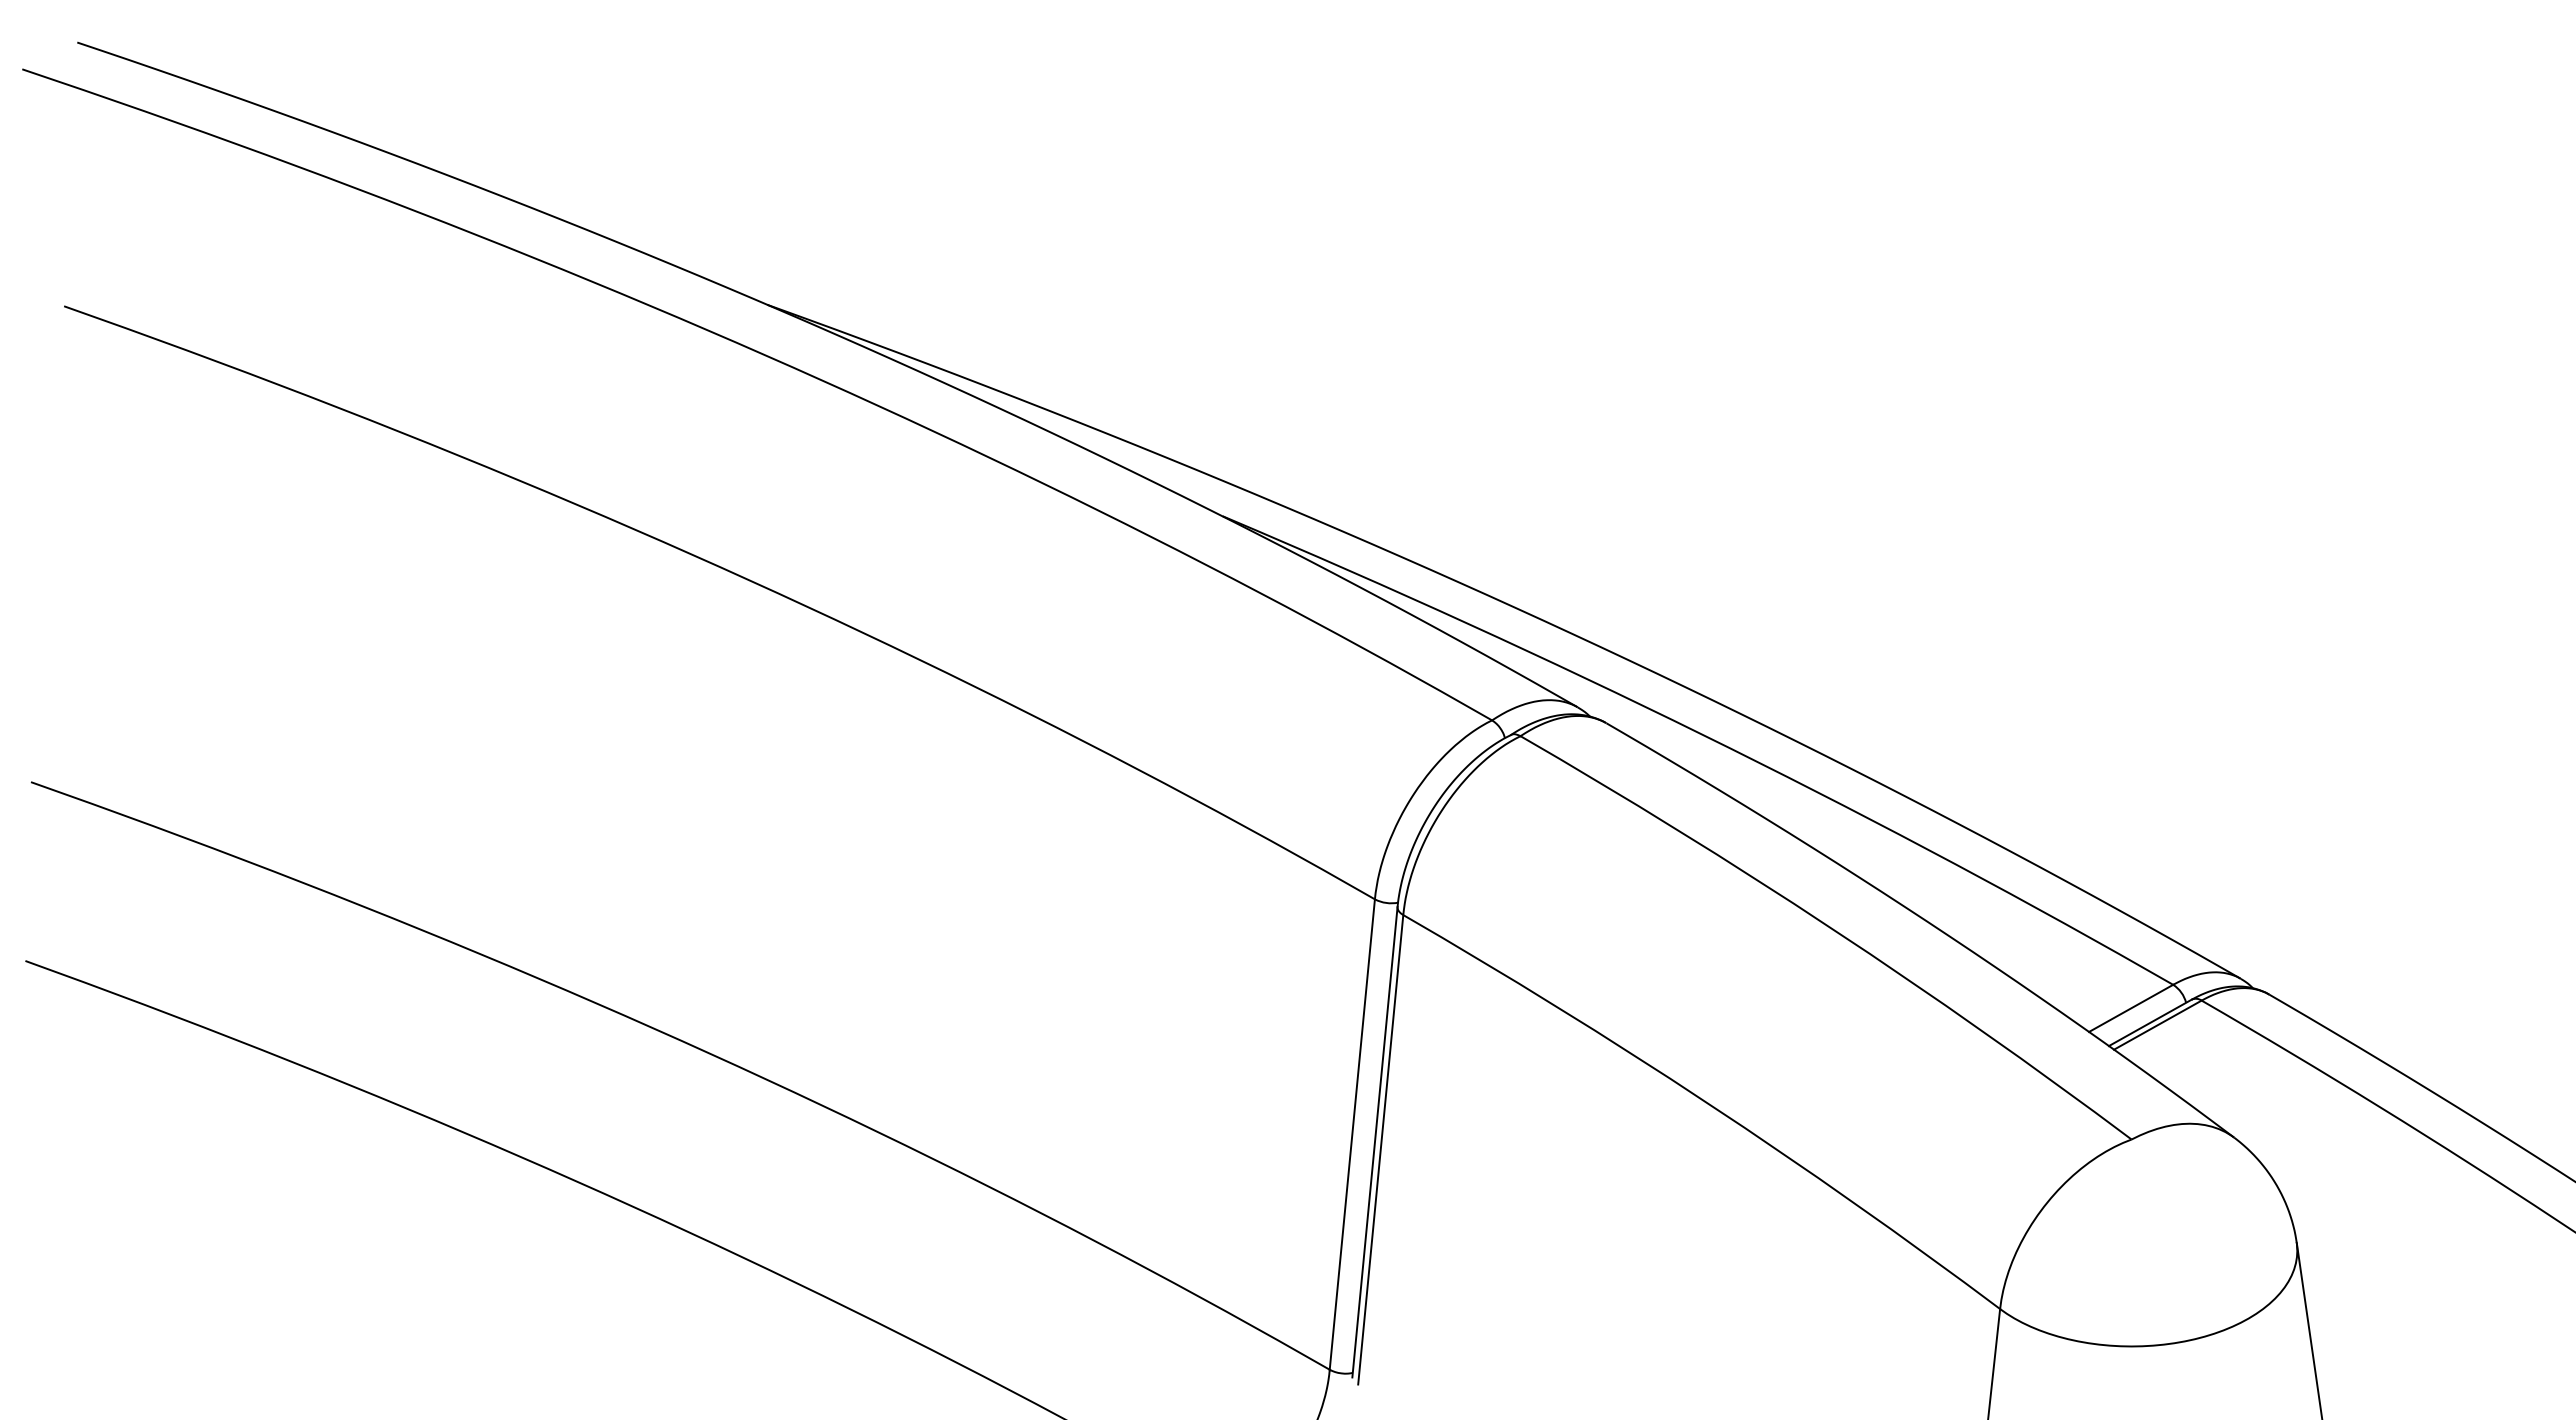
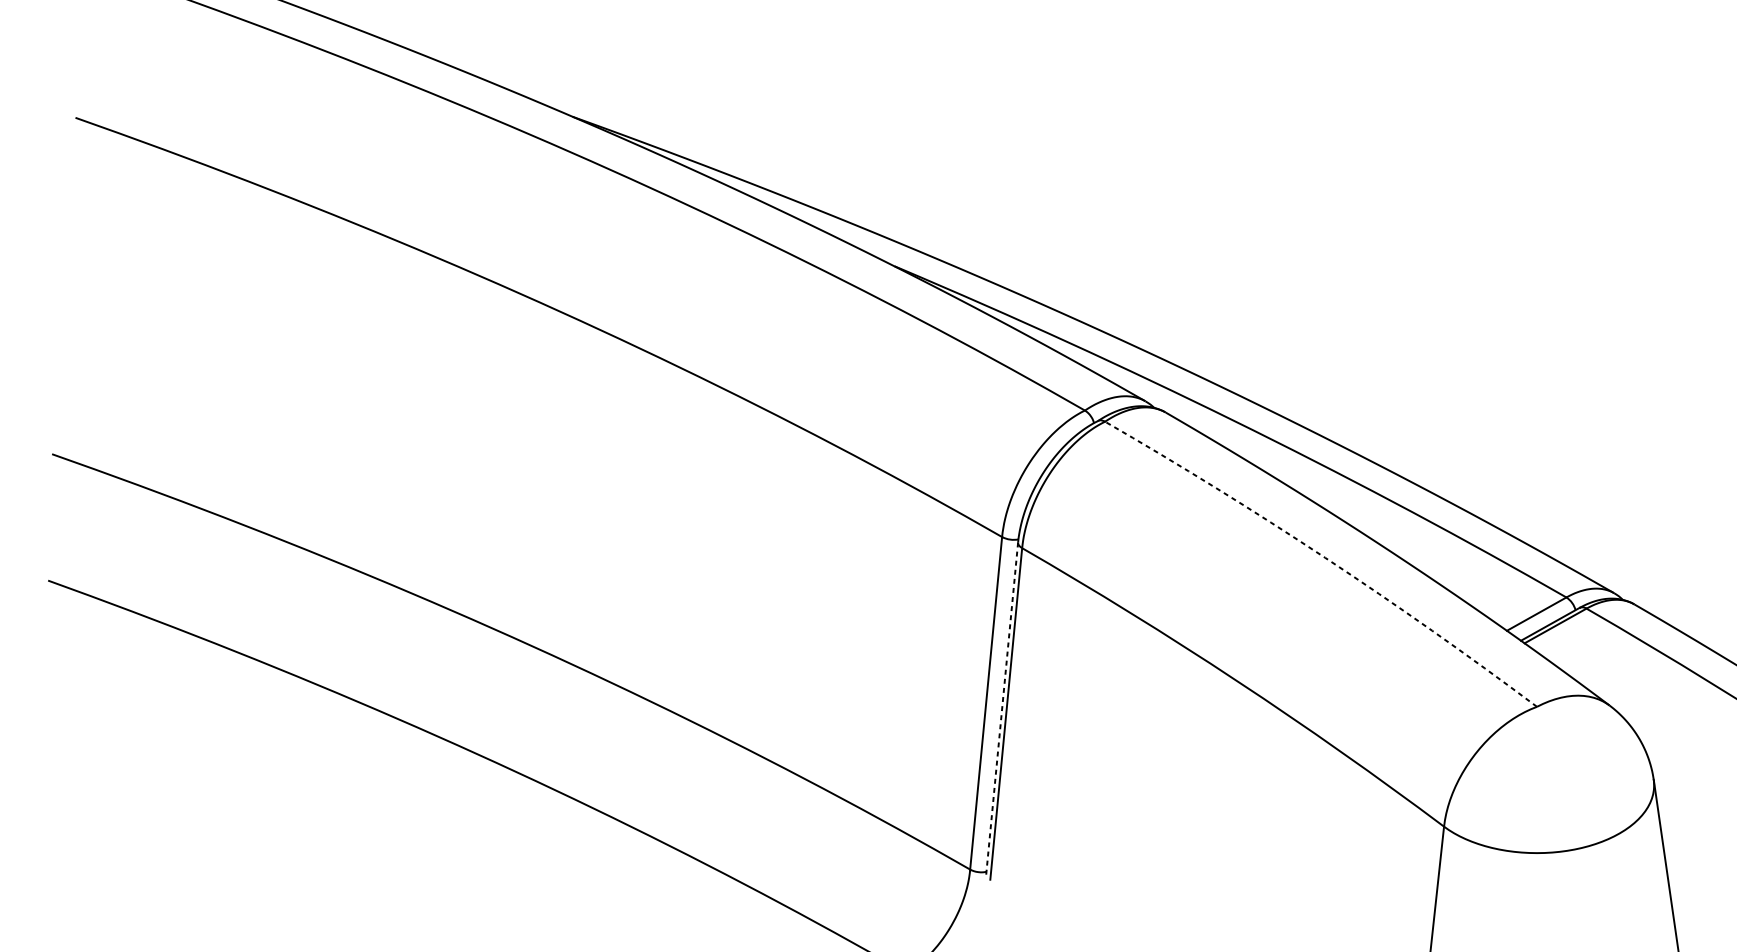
arc: (1832, 928) -> (1325, 557), solid -> dashed
line: (1374, 1142) -> (1001, 708), solid -> dashed

